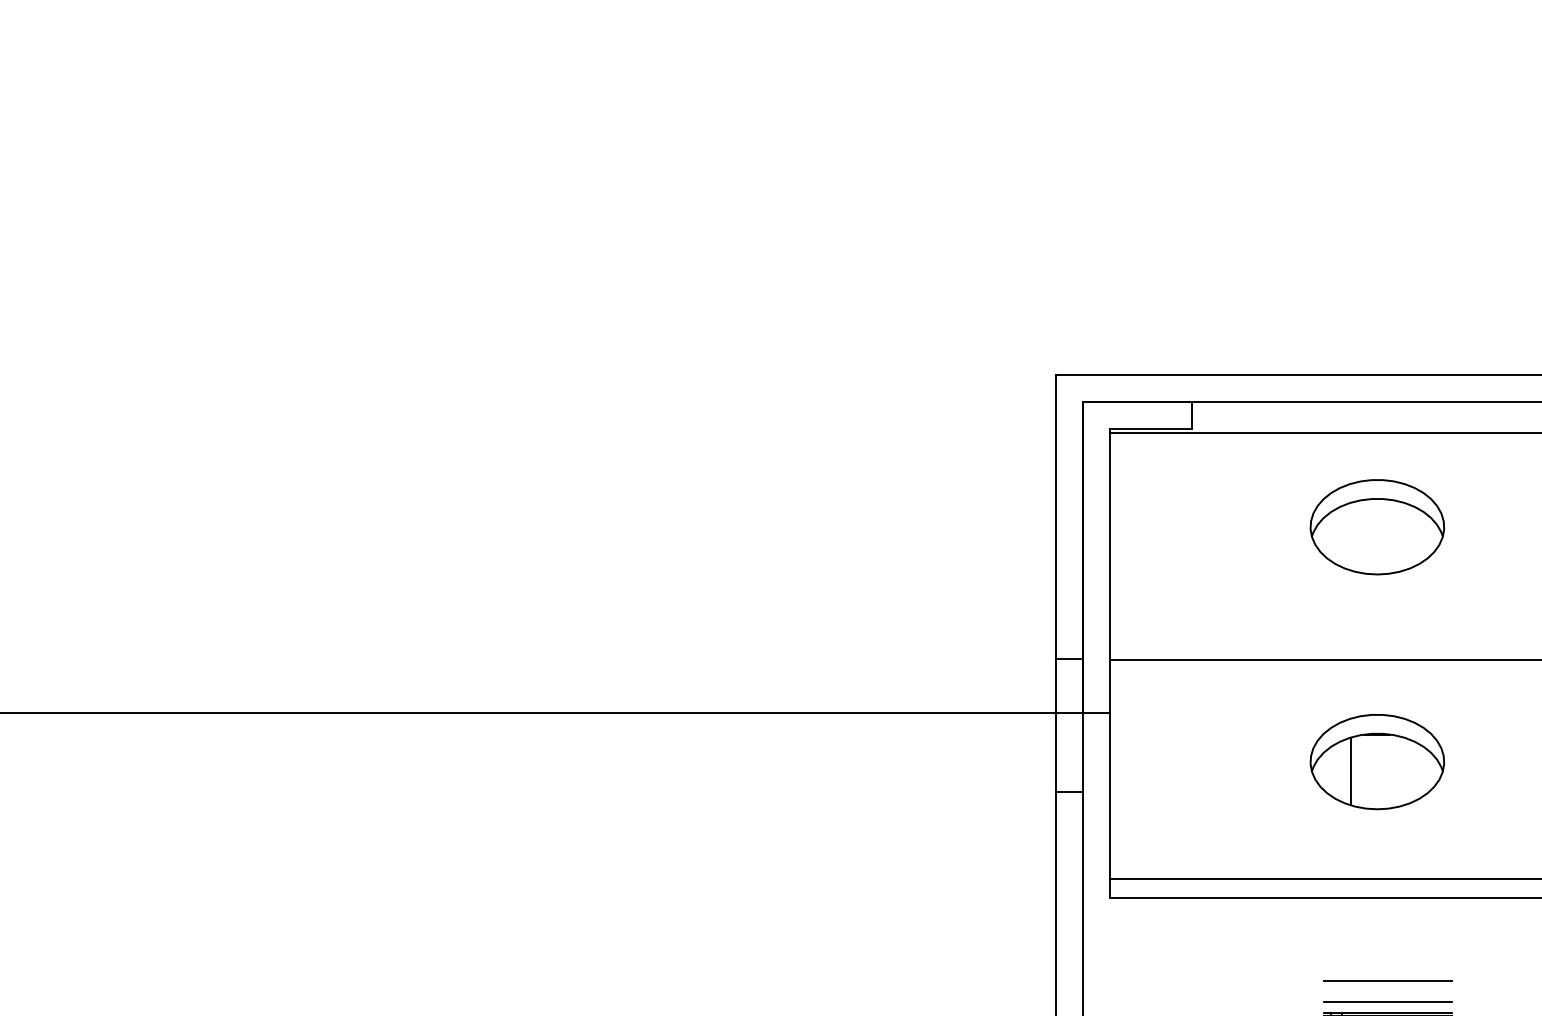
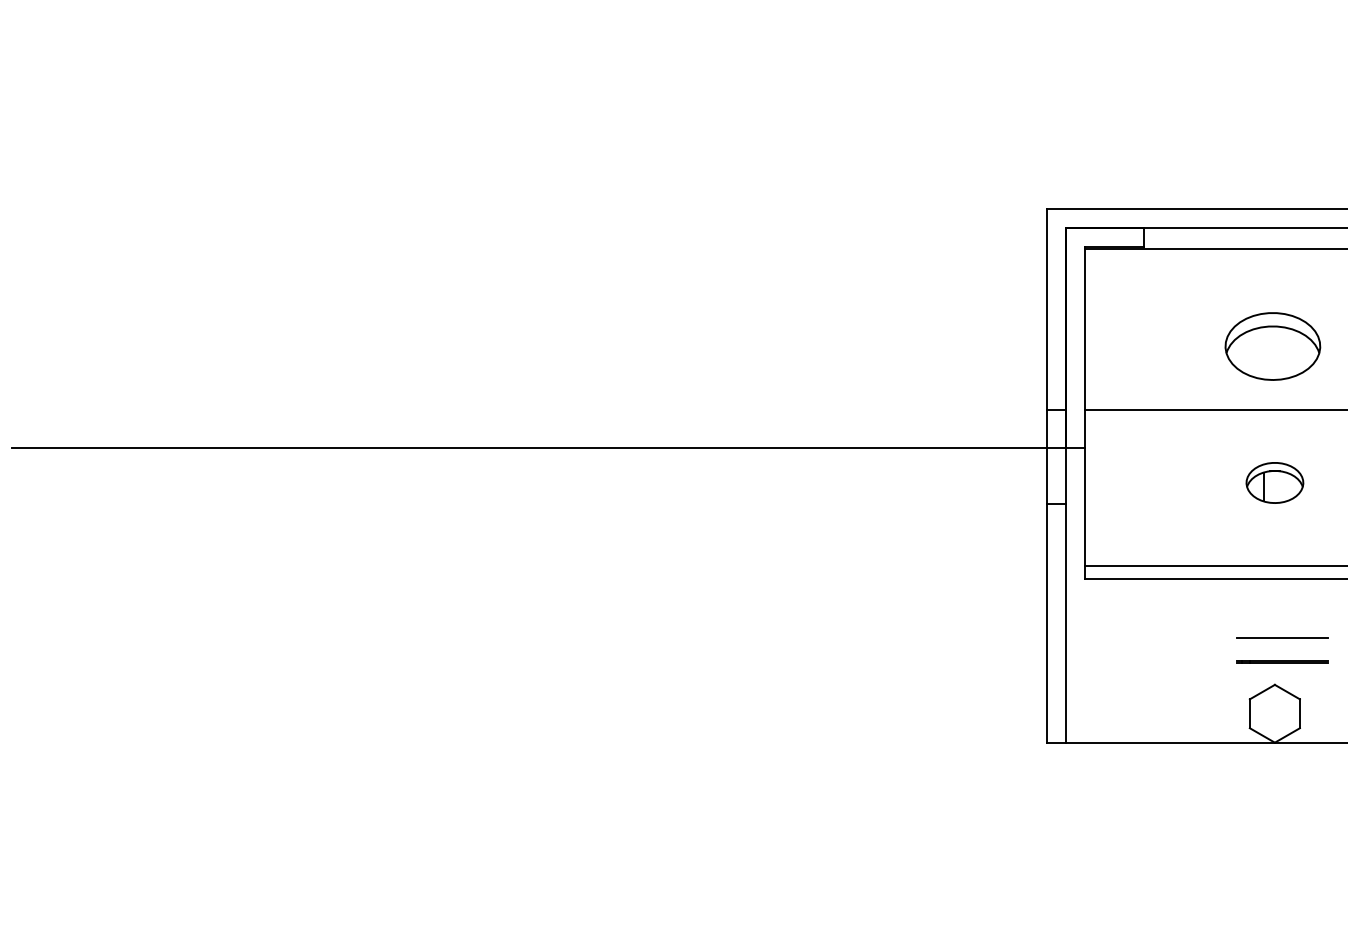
part: (1376, 527) -> (1272, 346), moved
part: (1376, 761) -> (1274, 482), size x0.6
line: (1386, 1002) -> (1281, 653), removed

